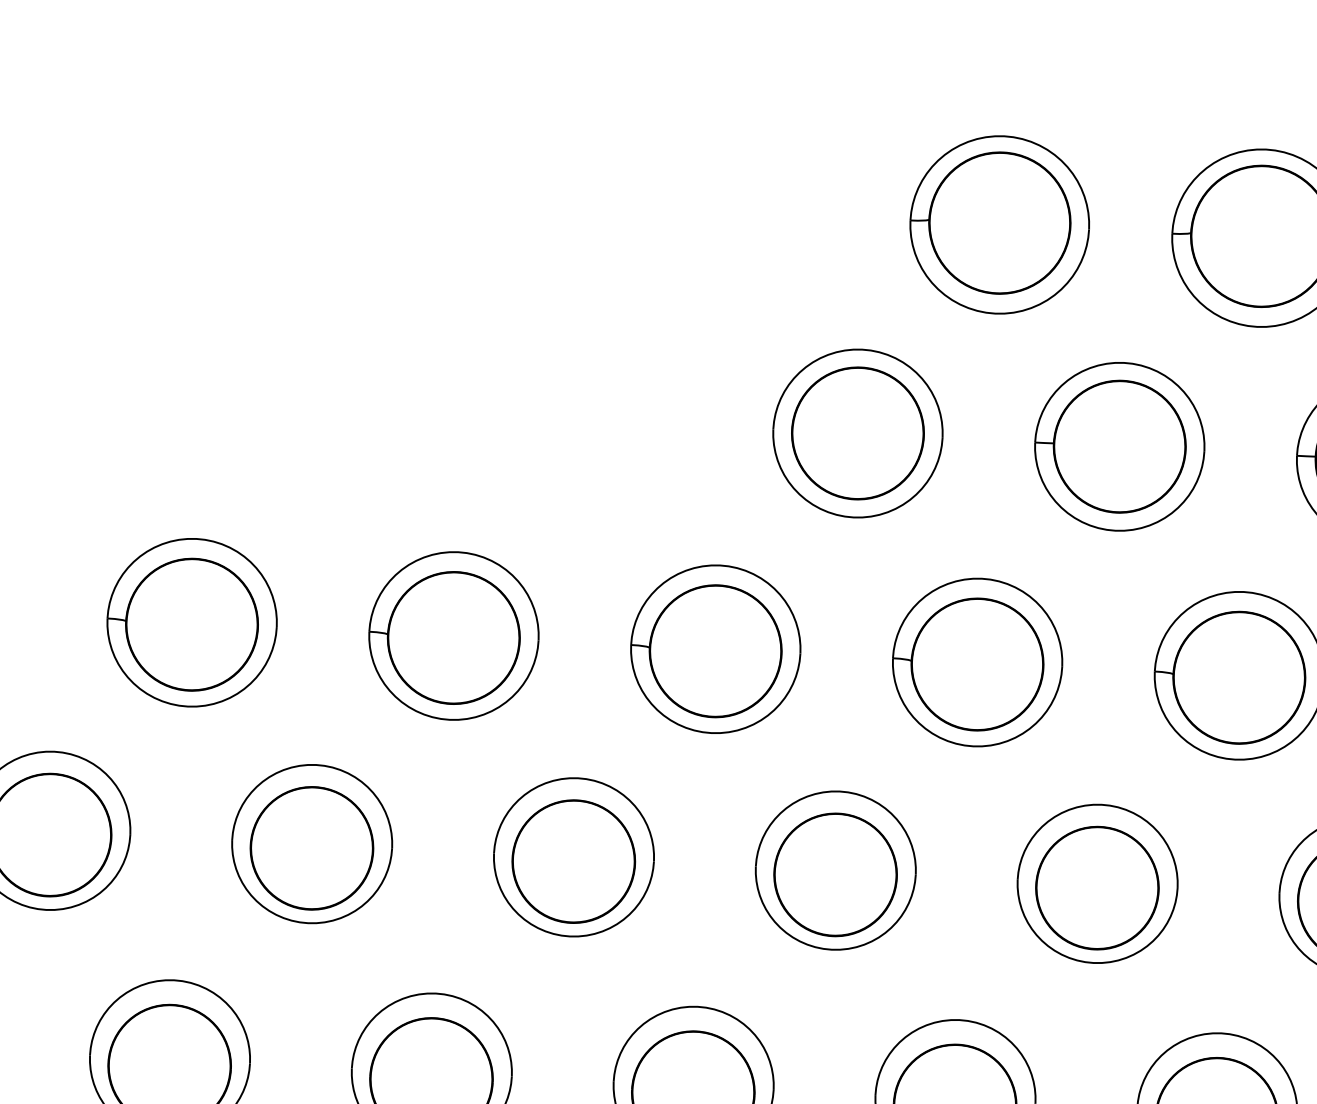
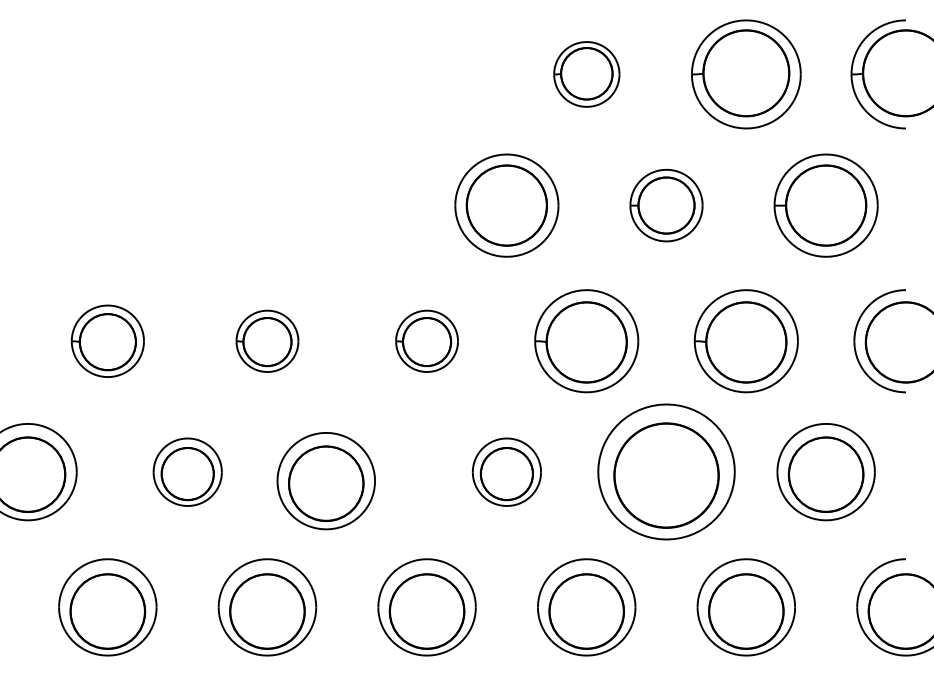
part: (999, 225) -> (586, 74), size x0.6
part: (1119, 446) -> (666, 205), size x0.7
part: (191, 623) -> (107, 341), size x0.7
part: (453, 636) -> (267, 341), size x0.6
part: (714, 649) -> (426, 341), size x0.6
part: (311, 844) -> (187, 472), size x0.7
part: (572, 857) -> (325, 481), moved
part: (835, 871) -> (506, 472), size x0.7
part: (1097, 884) -> (666, 472), size x1.4

